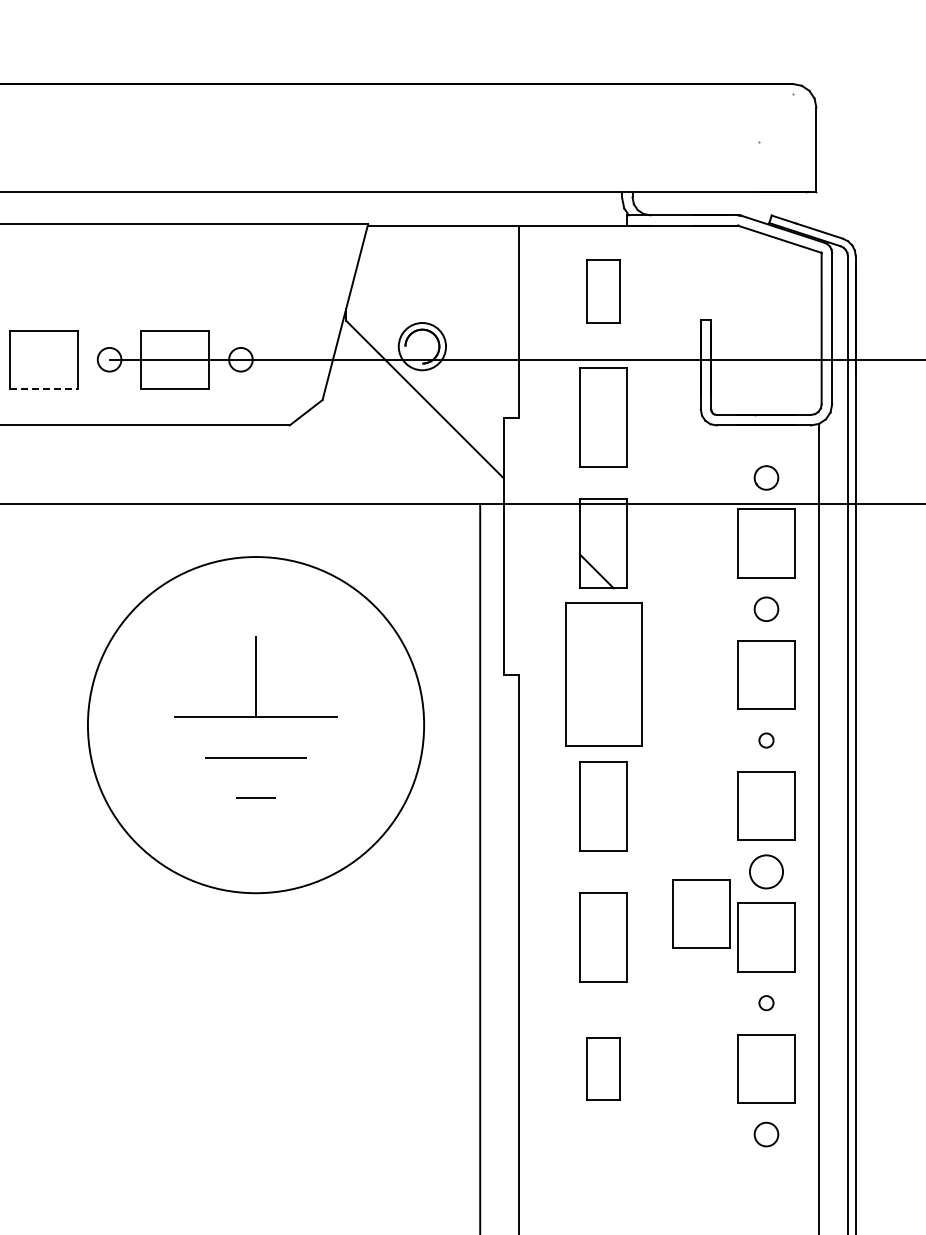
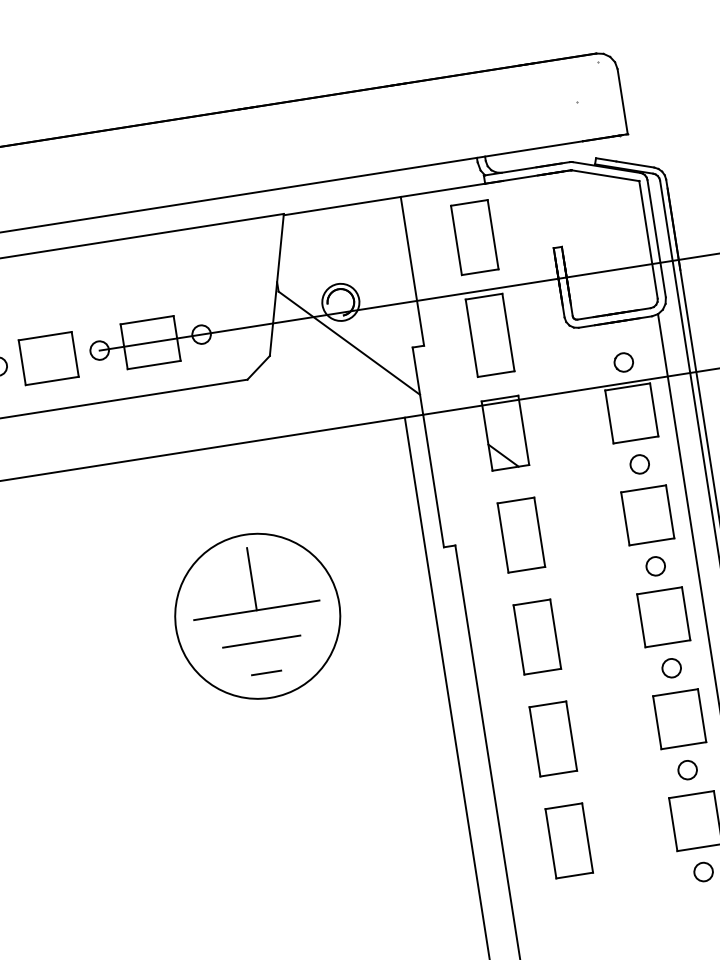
part: (603, 291) -> (474, 237), size x1.43
line: (44, 388) -> (52, 380), dashed -> solid
part: (603, 674) -> (521, 534), size x0.62
circle: (255, 725) -> (257, 616), size x0.62
circle: (766, 740) -> (655, 566), size x1.67
circle: (766, 871) -> (671, 667), size x0.71
part: (701, 913) -> (626, 708), removed
circle: (766, 1002) -> (687, 769), size x1.67
part: (603, 1068) -> (569, 840), size x1.43

